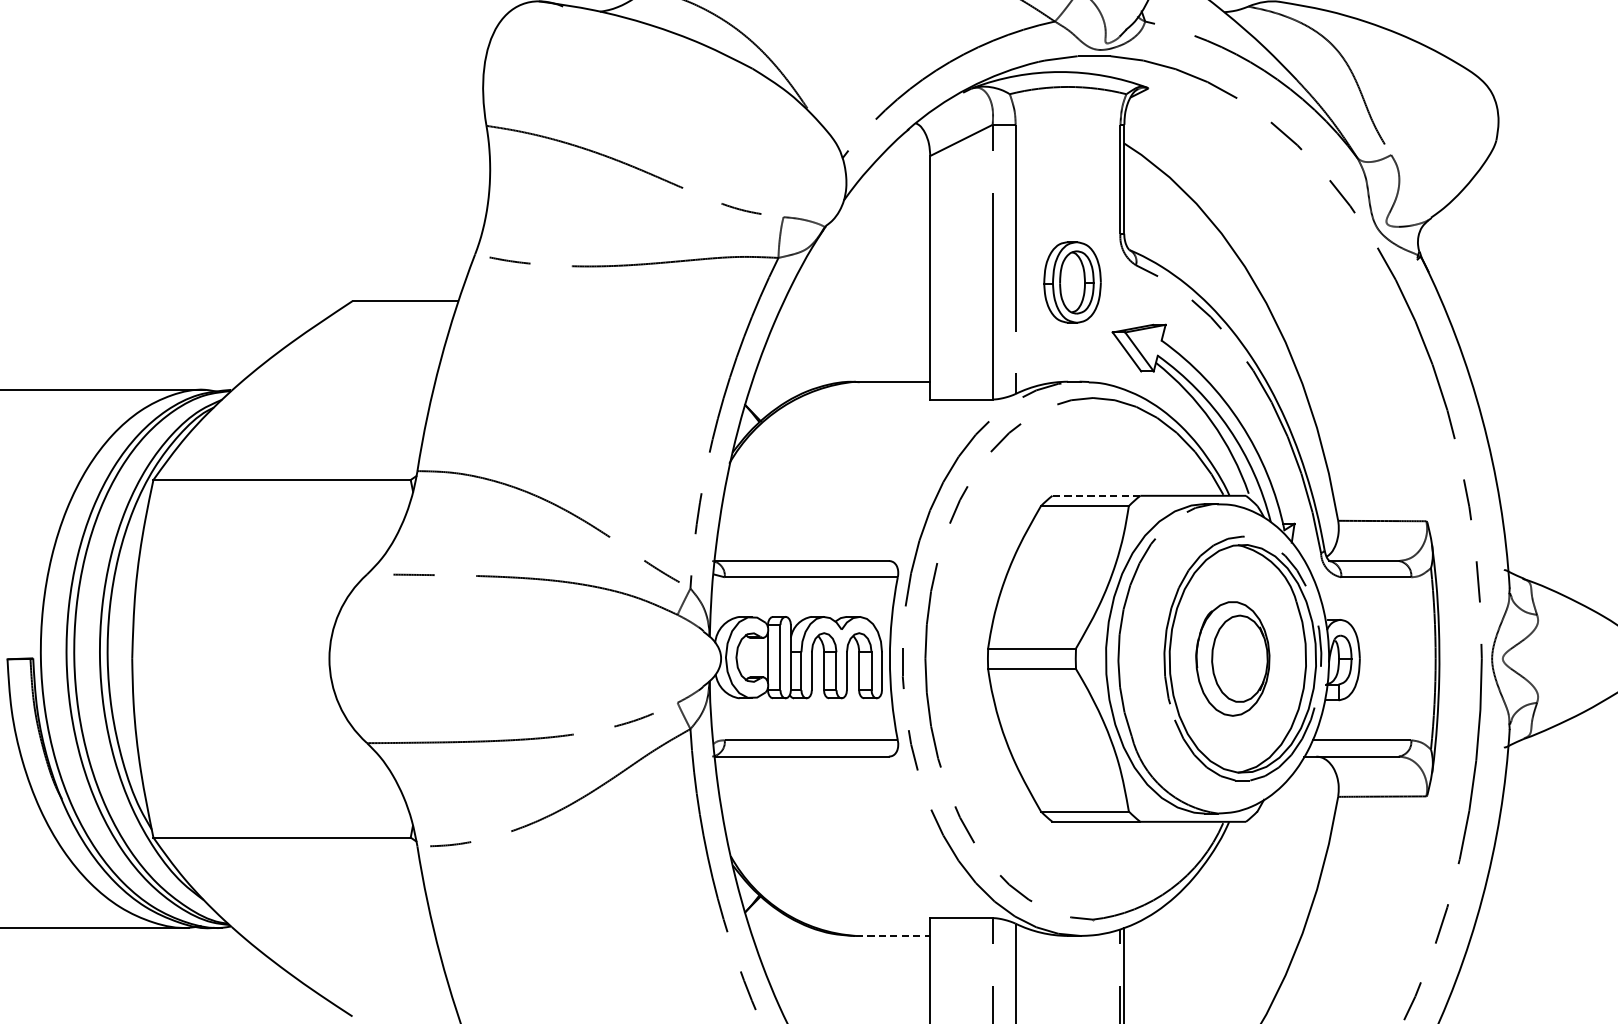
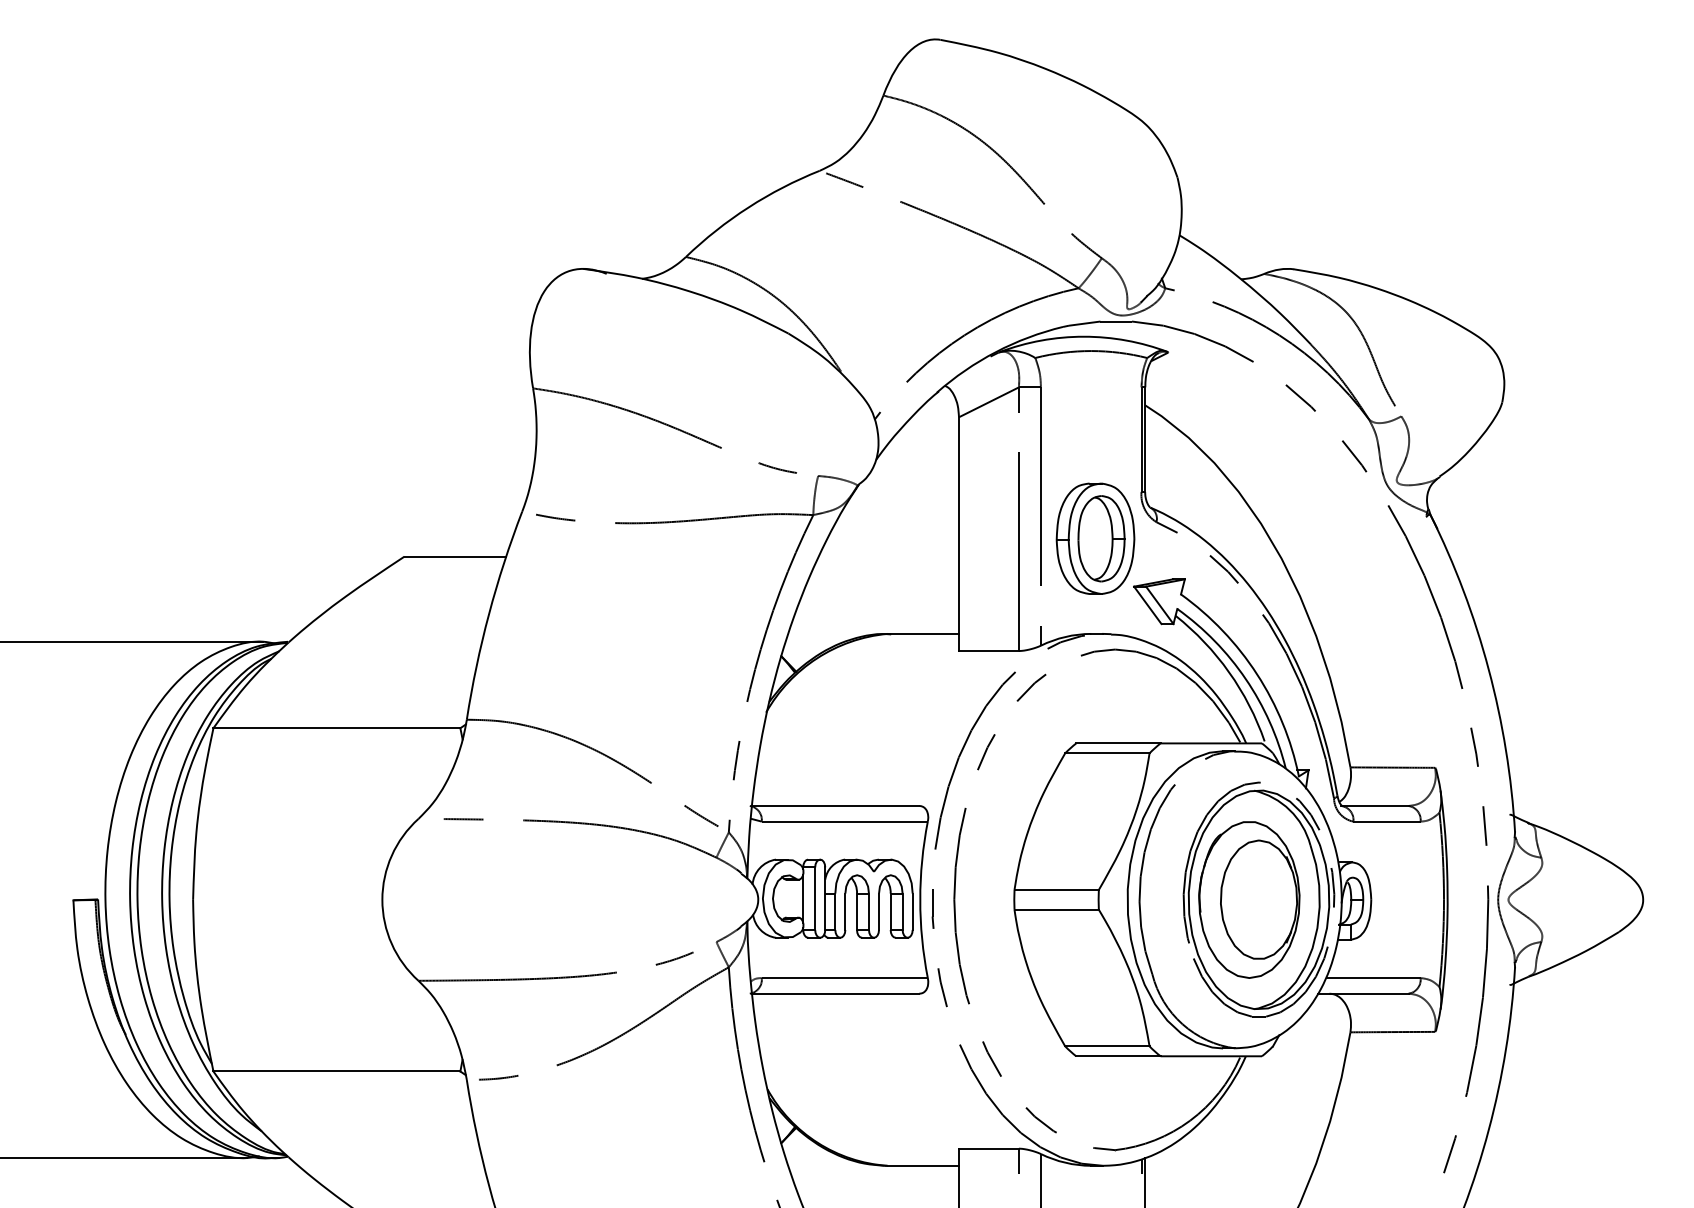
part: (1072, 282) -> (1095, 538), size x1.43
line: (1095, 495) -> (1117, 743), dashed -> solid
part: (1232, 658) -> (1249, 899), size x1.43
line: (893, 935) -> (923, 1165), dashed -> solid

